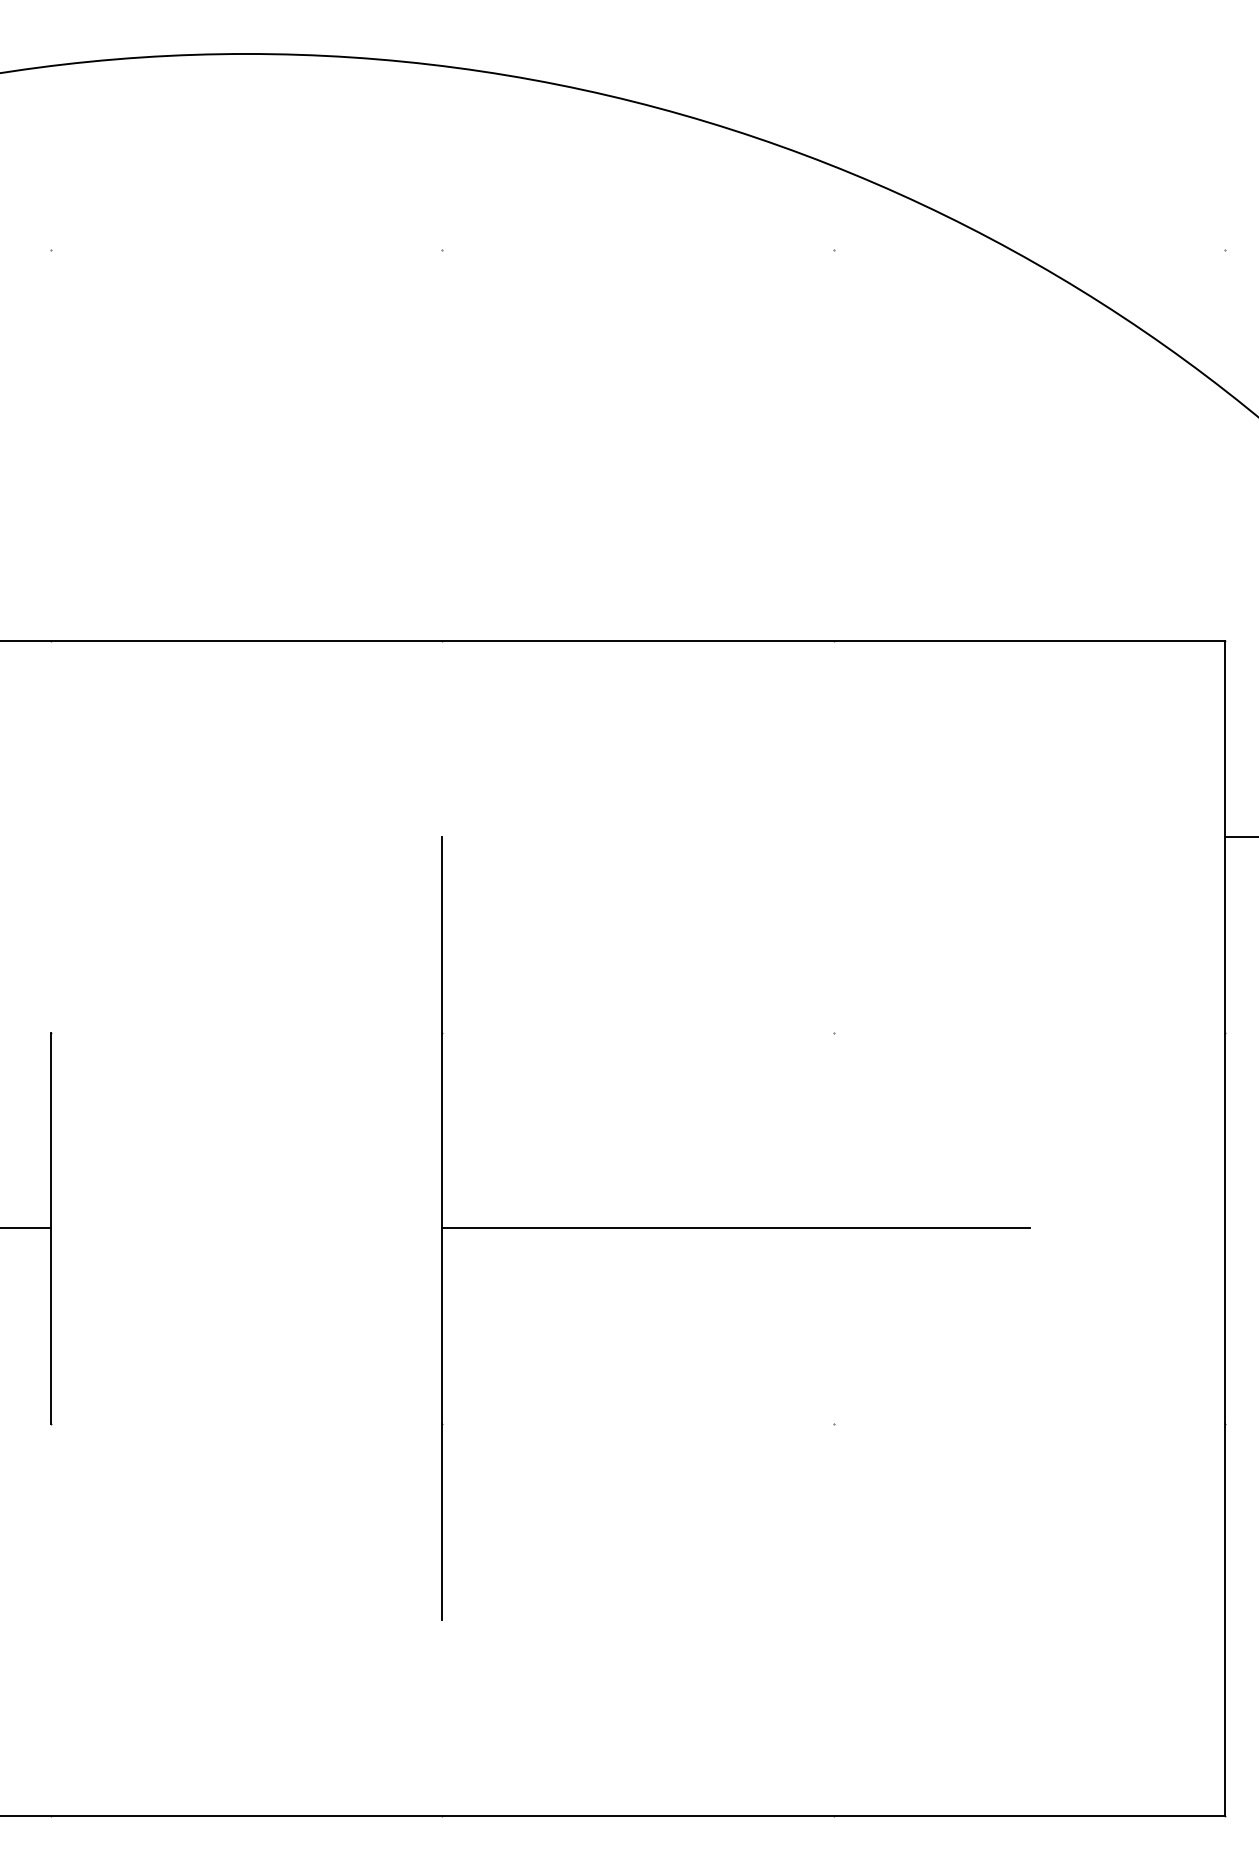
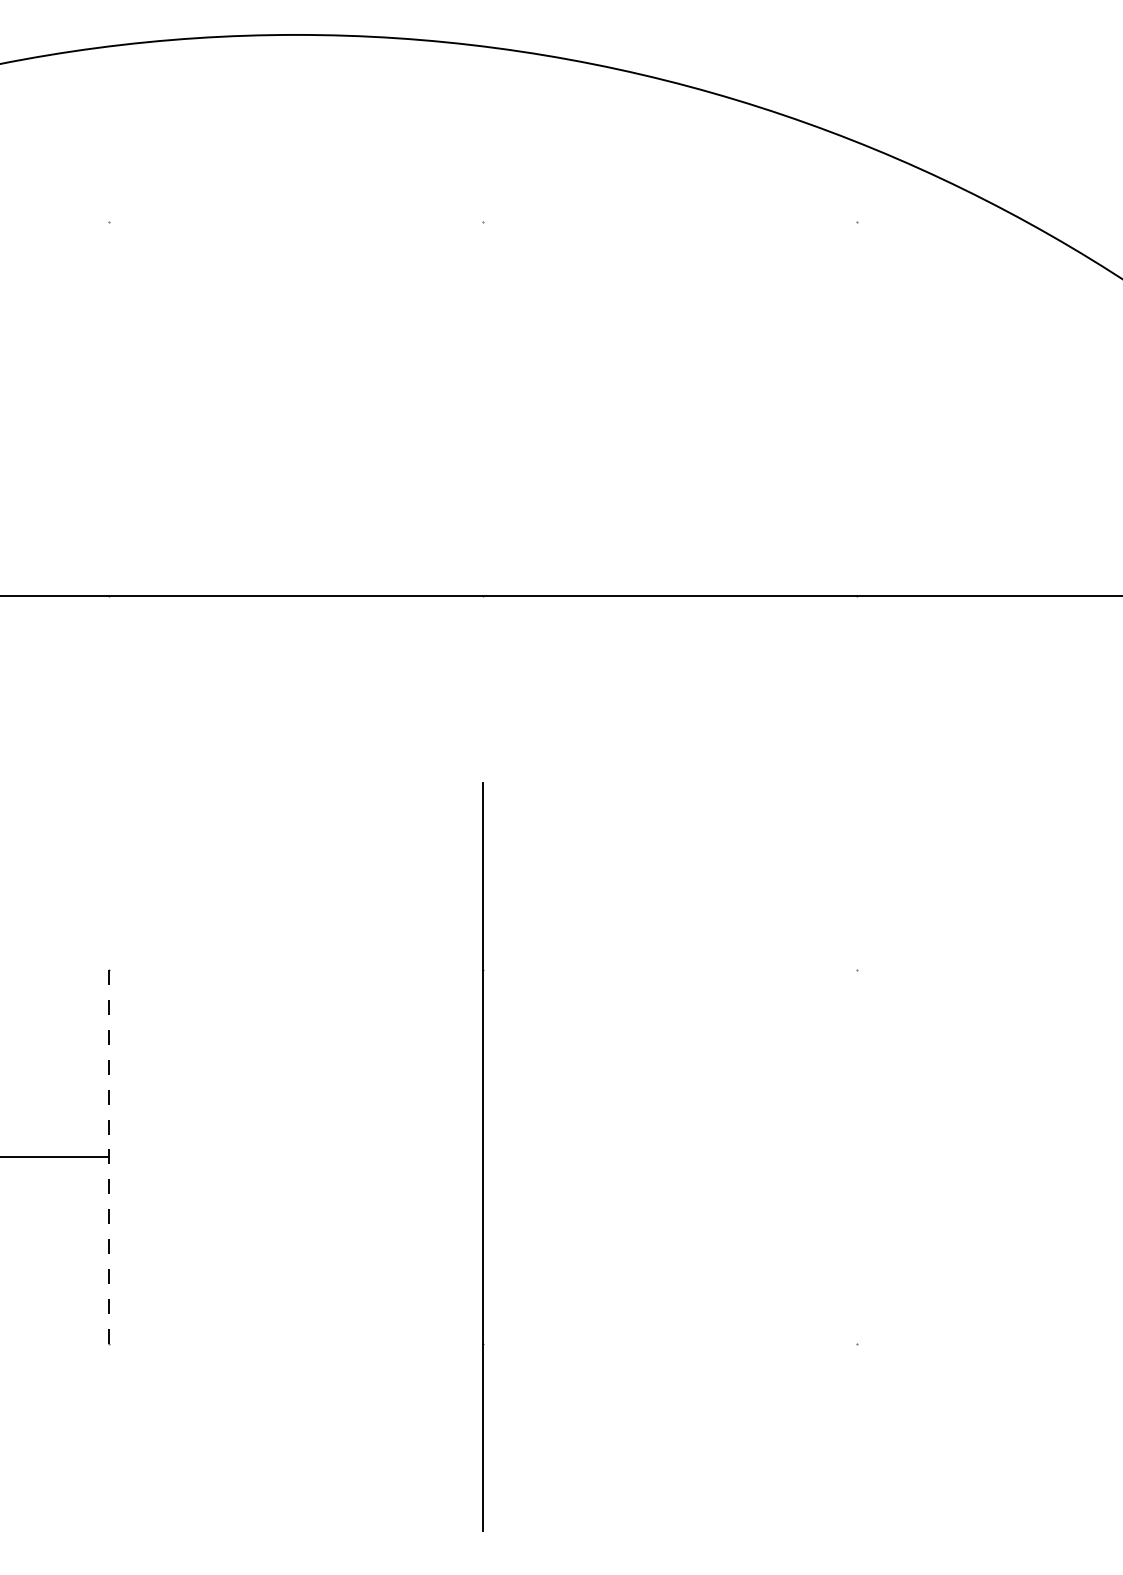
line: (50, 1228) -> (108, 1157), solid -> dashed
line: (735, 1228) -> (763, 1157), removed

